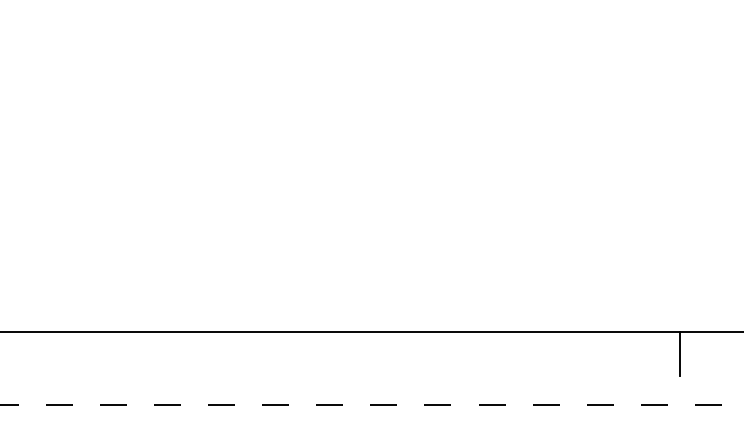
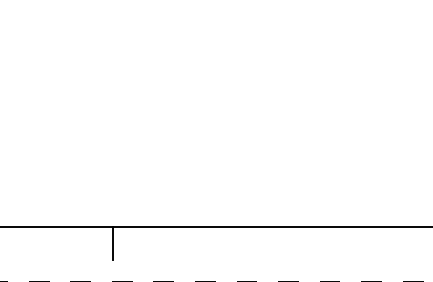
line: (101, 353) -> (113, 242), added

